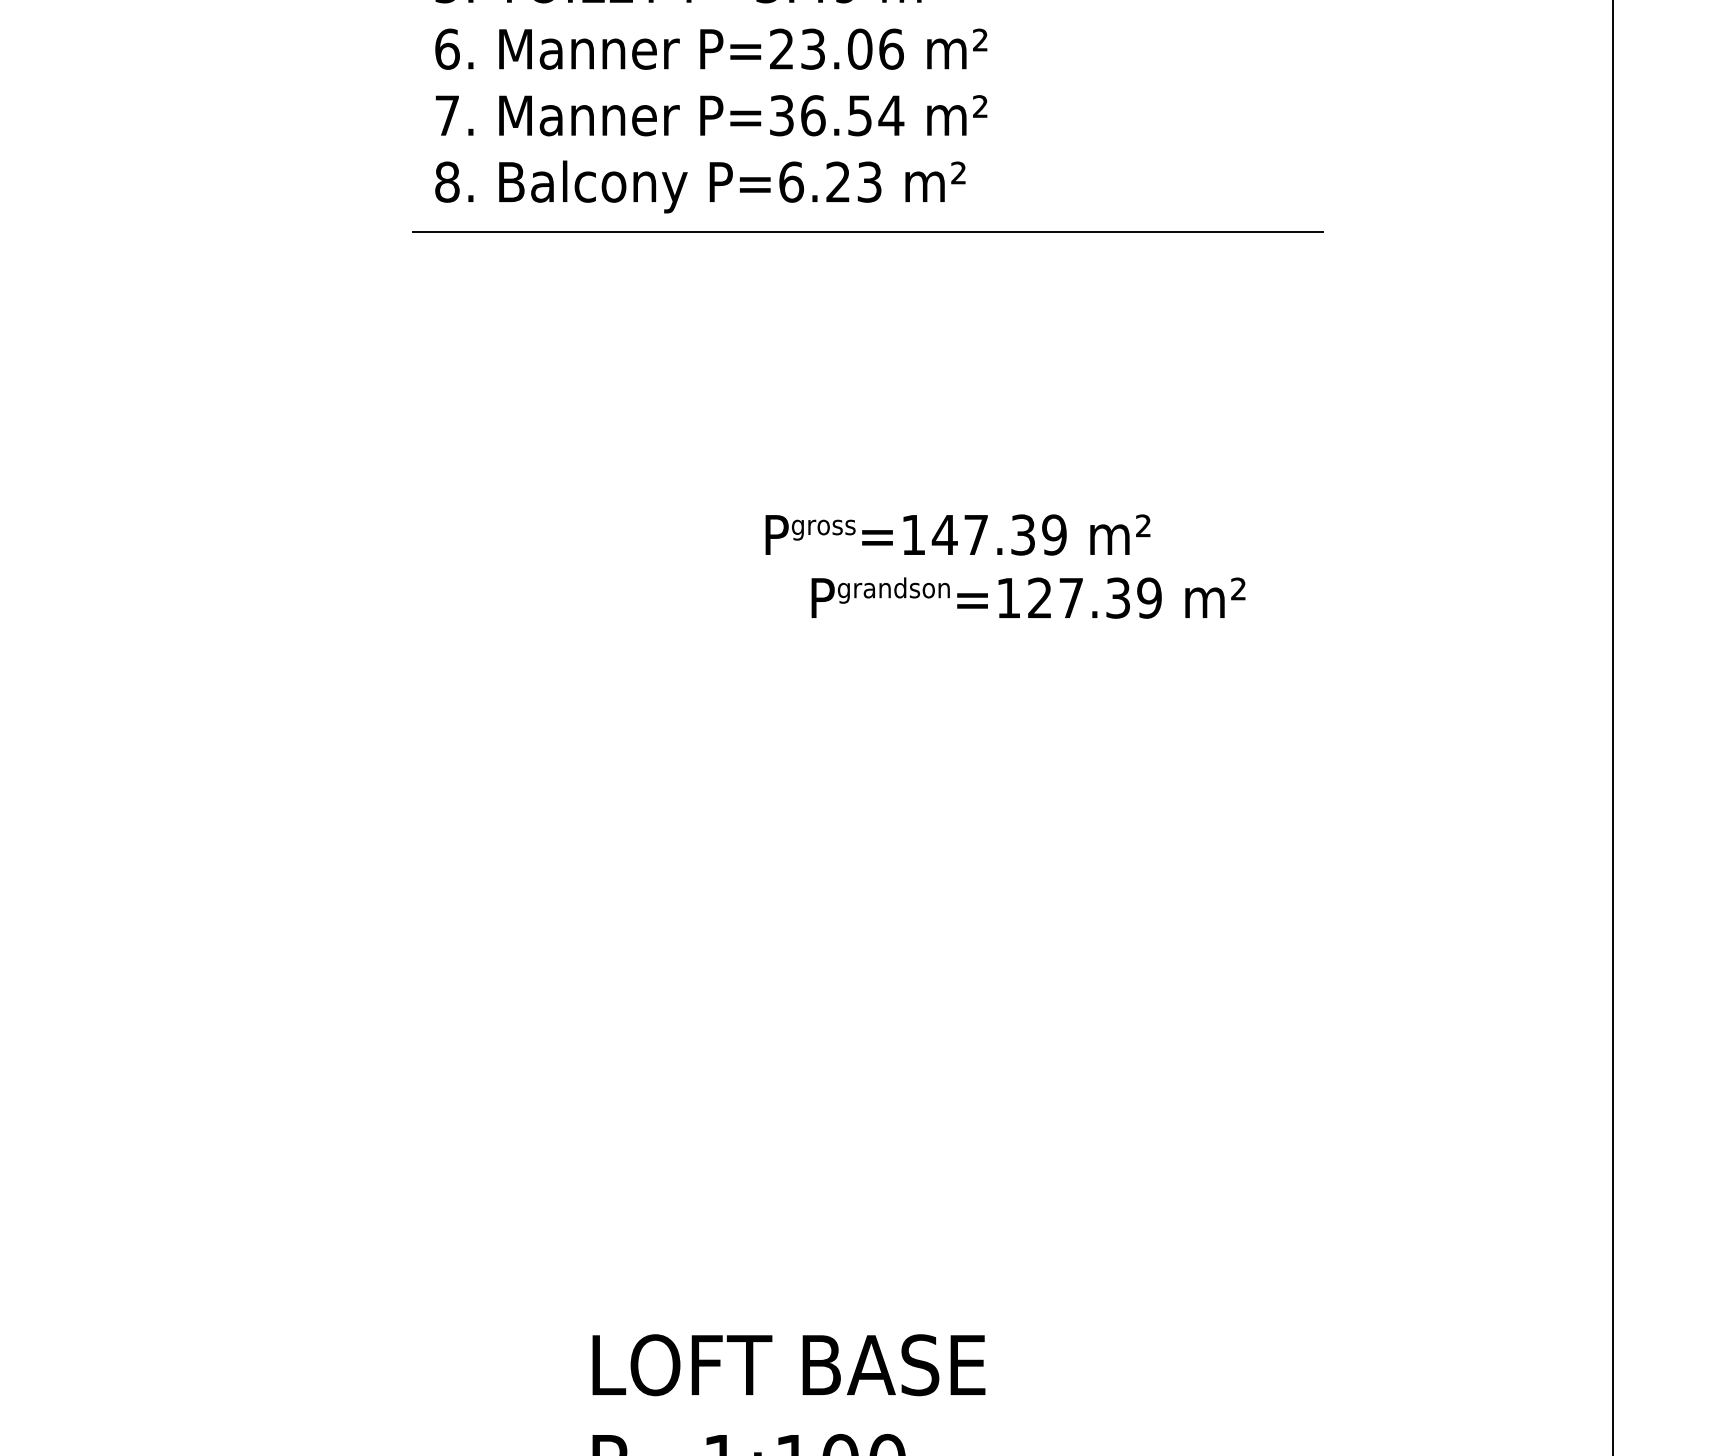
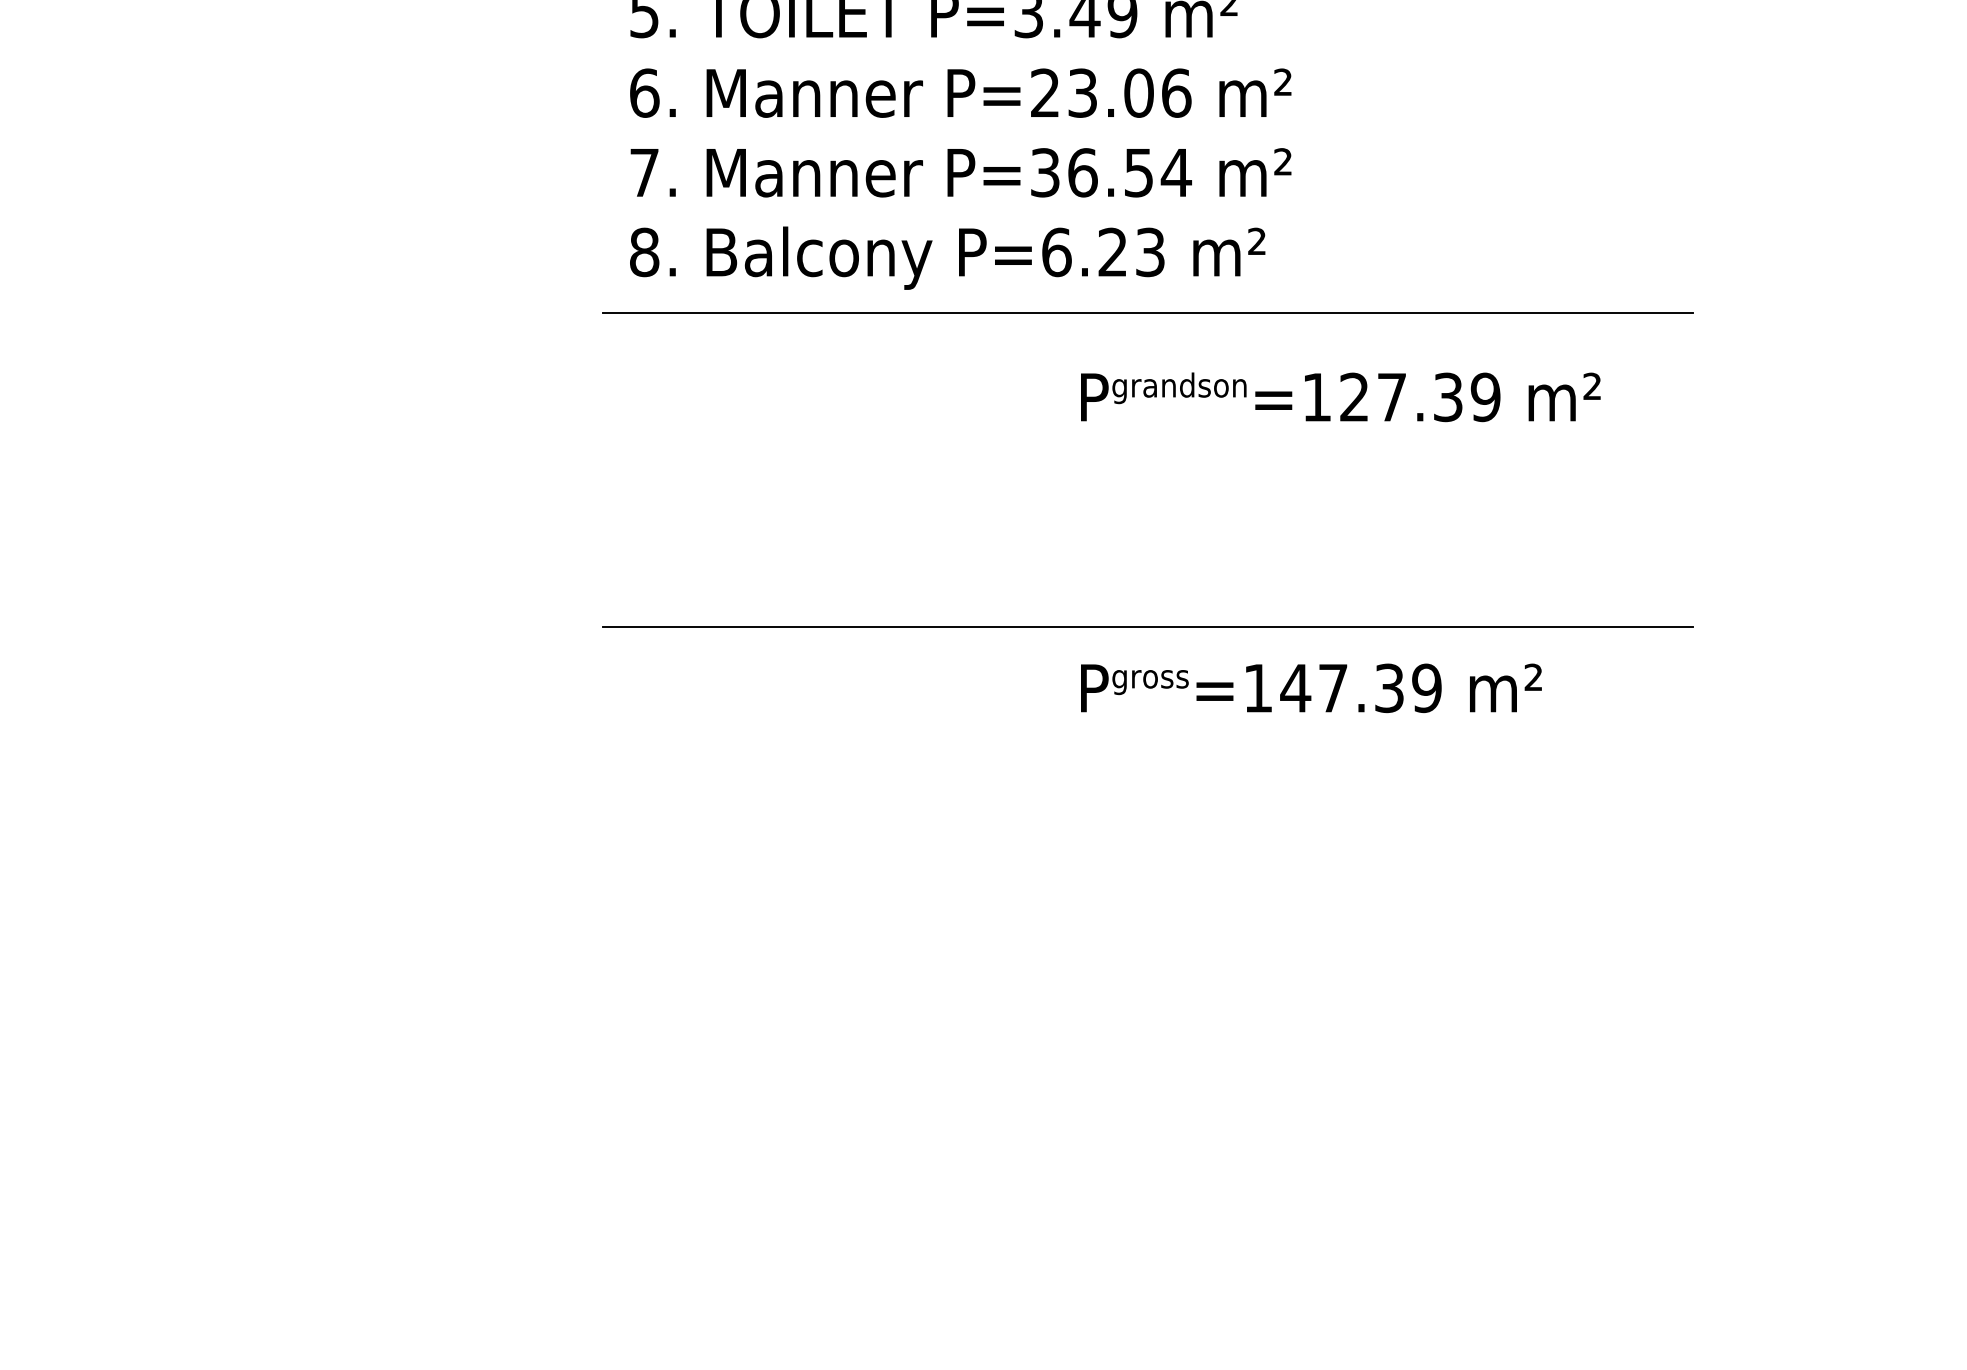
line: (867, 494) -> (1147, 626), added
text: (957, 534) -> (1310, 687), moved
text: (1028, 597) -> (1340, 396), moved

